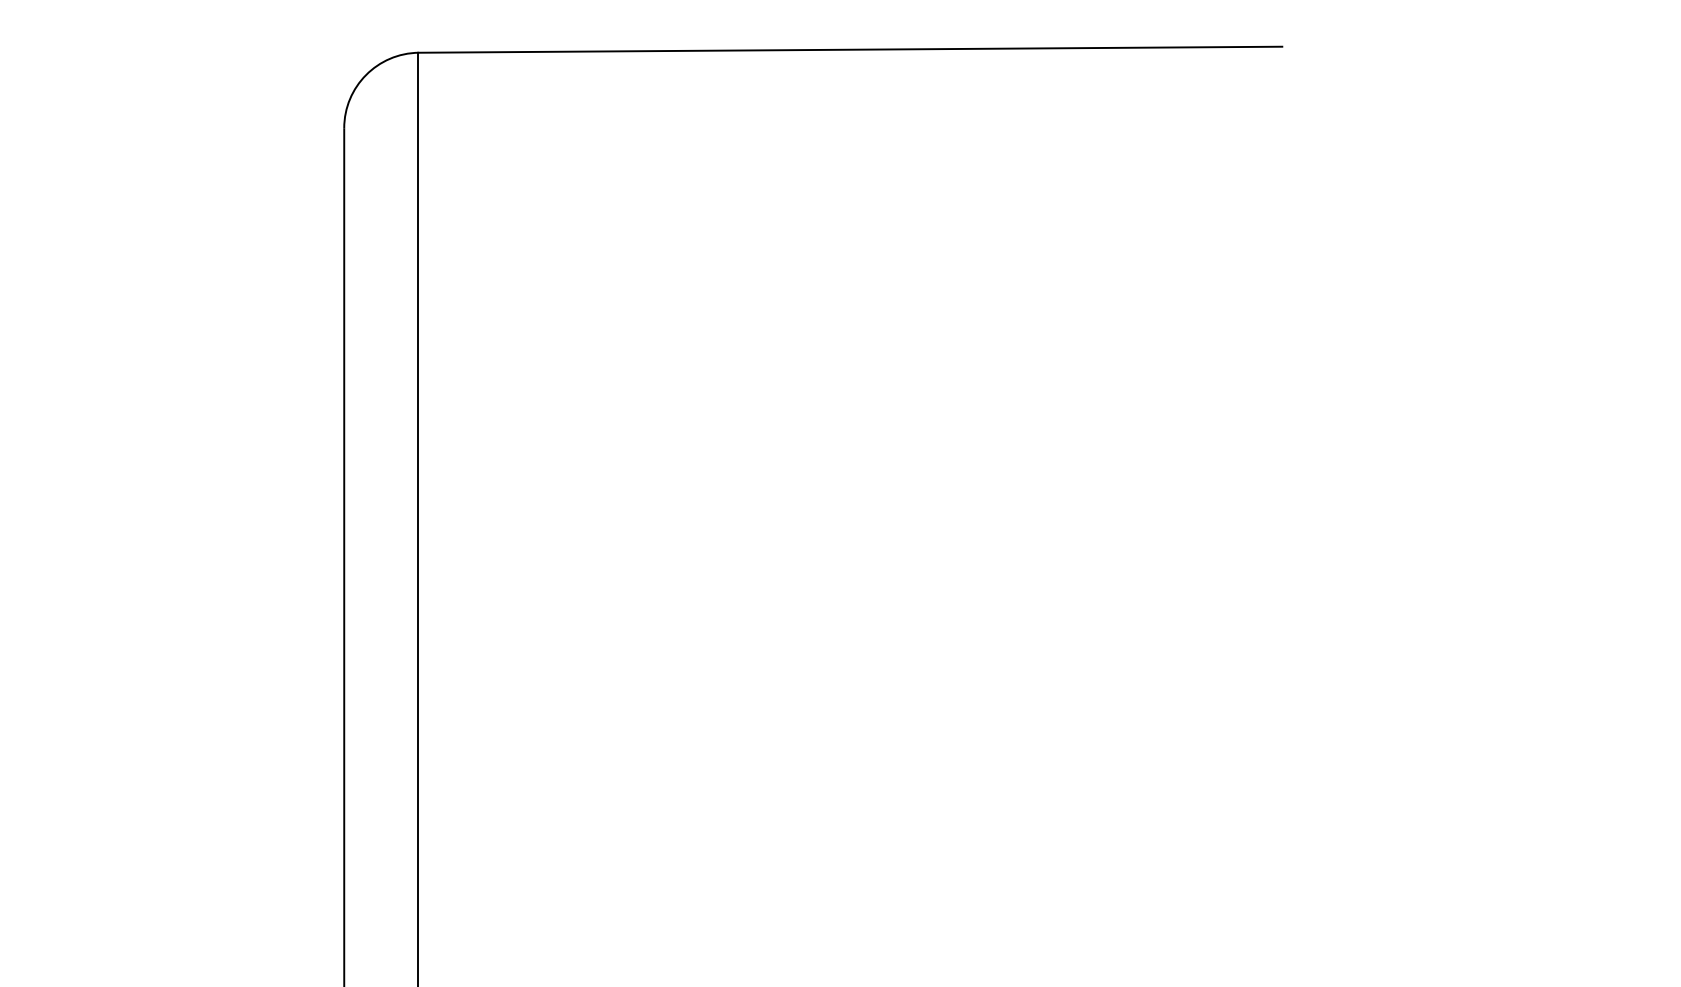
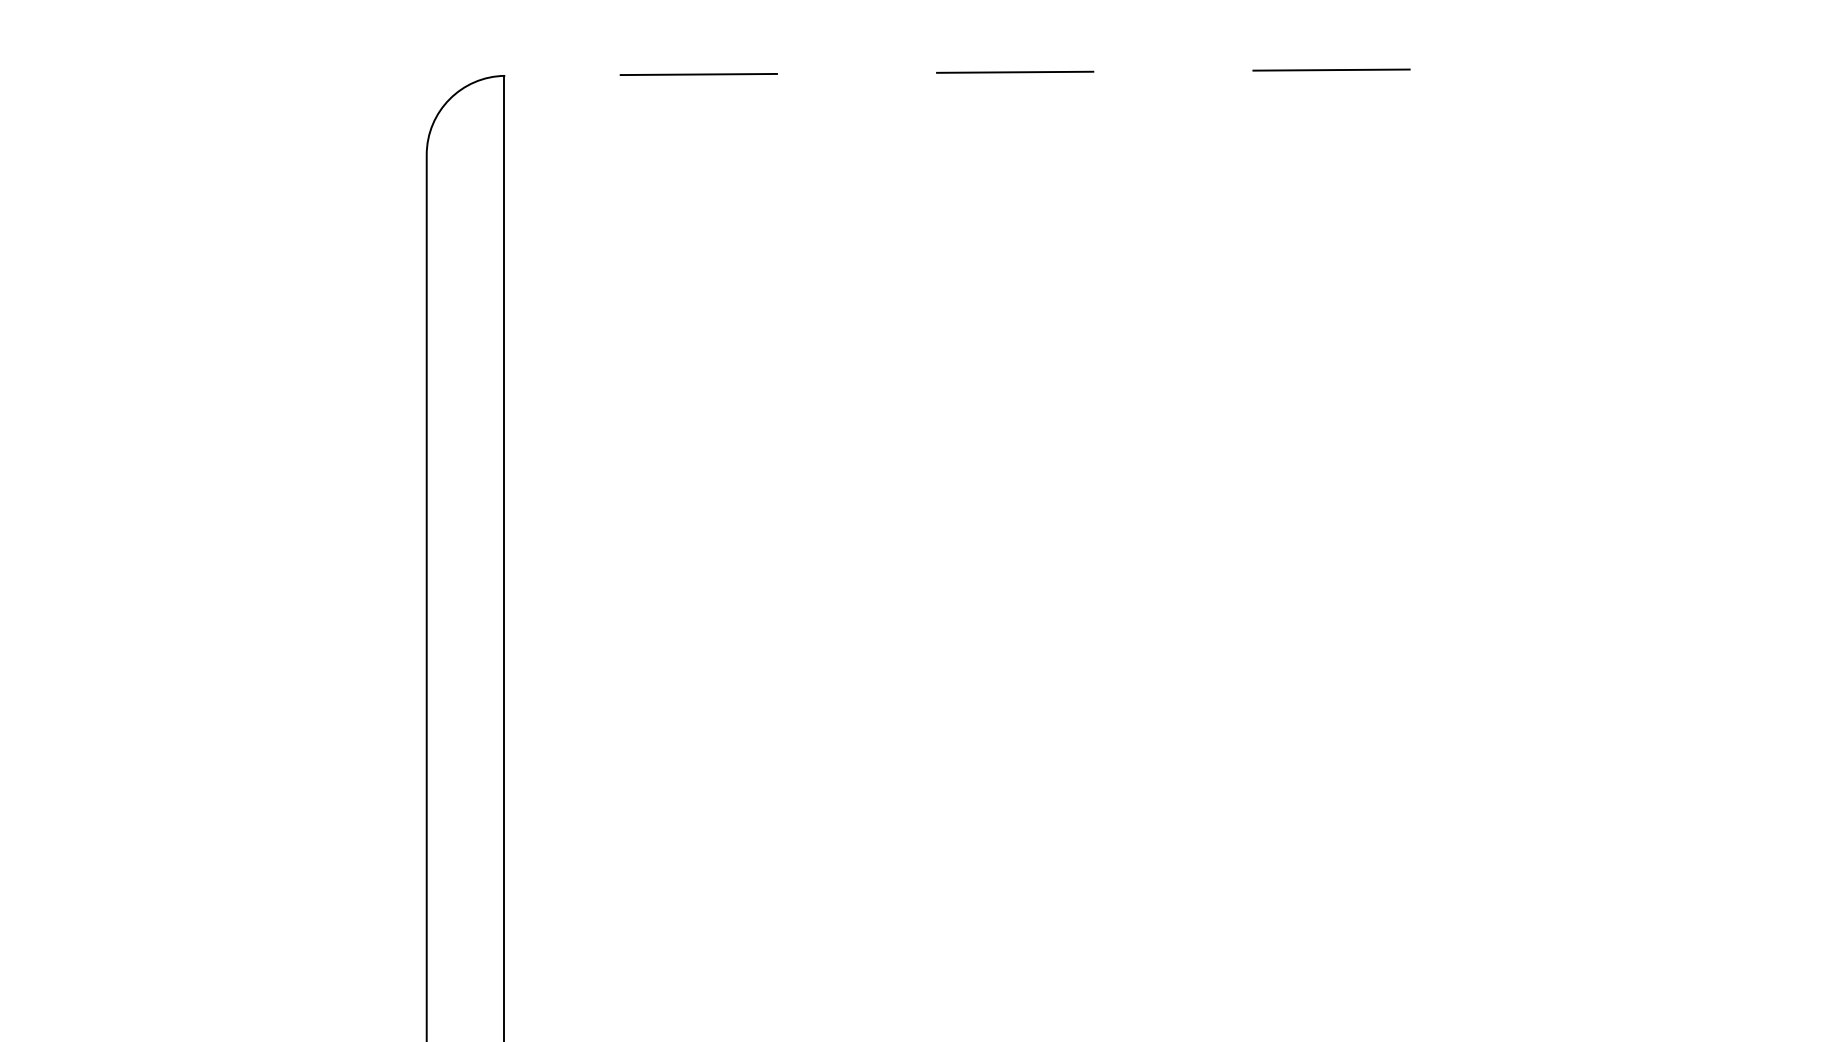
line: (849, 49) -> (956, 72), solid -> dashed

